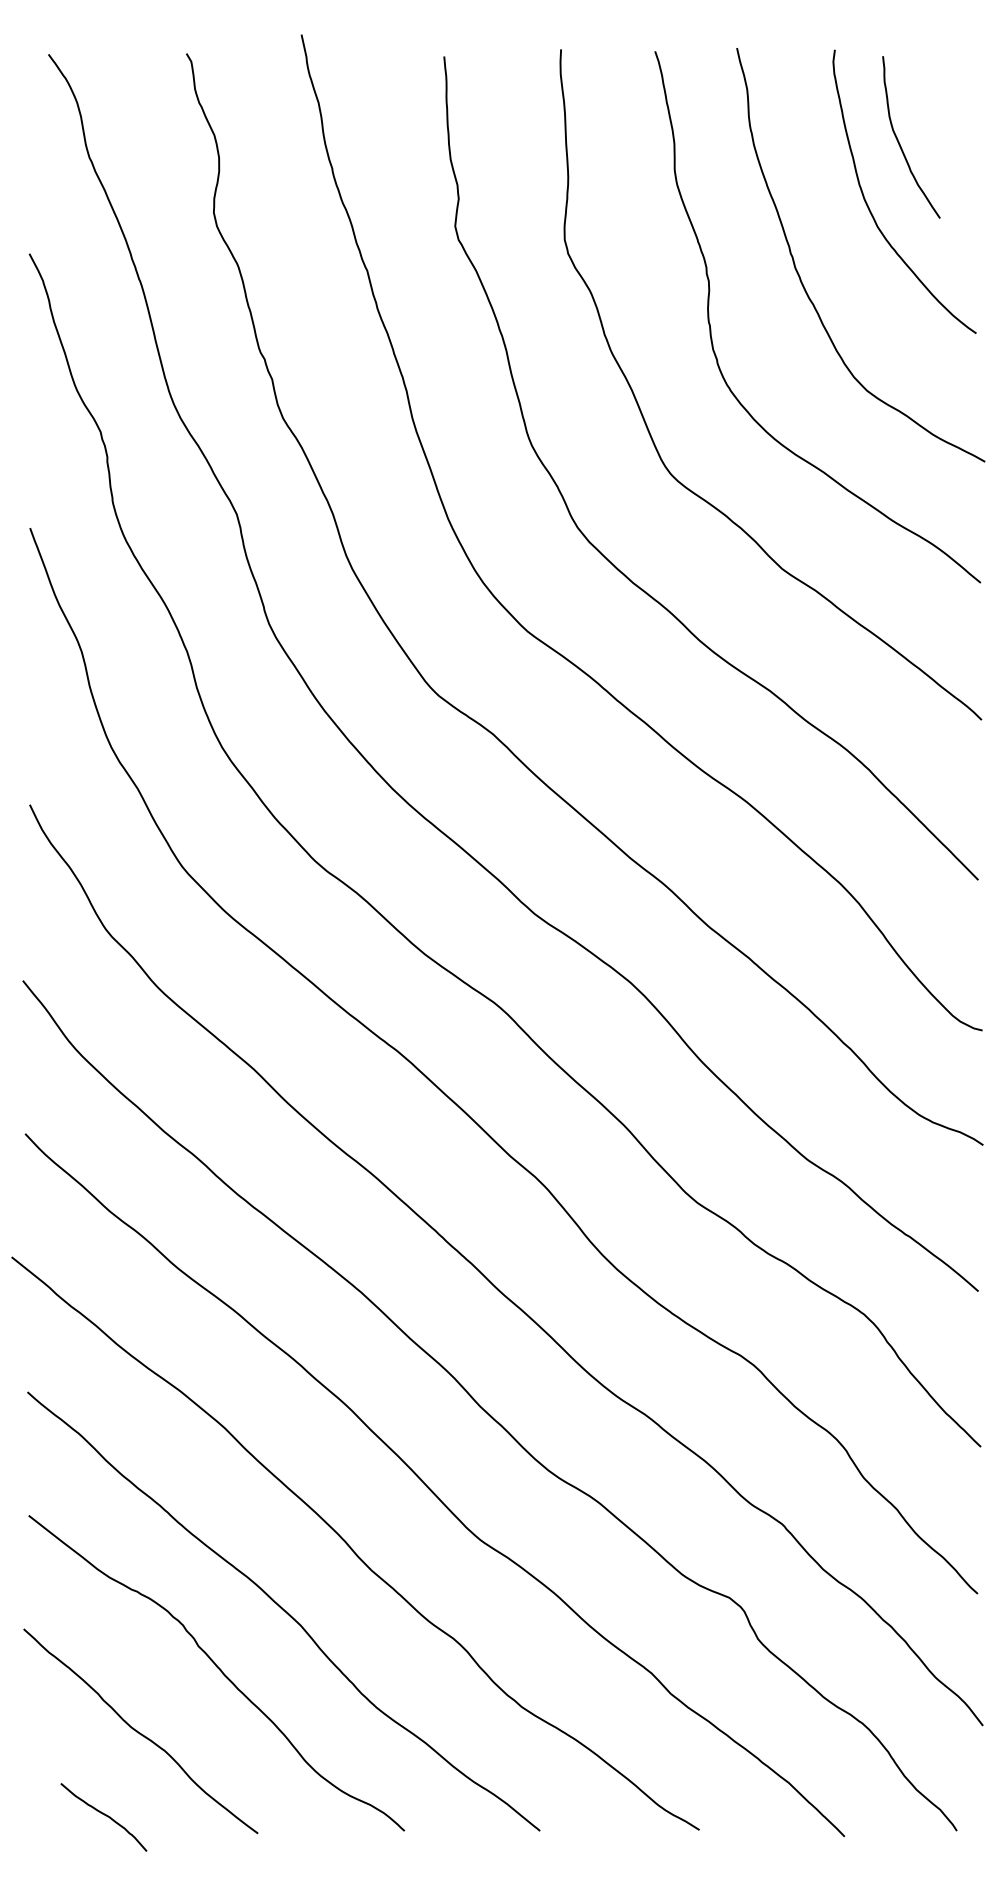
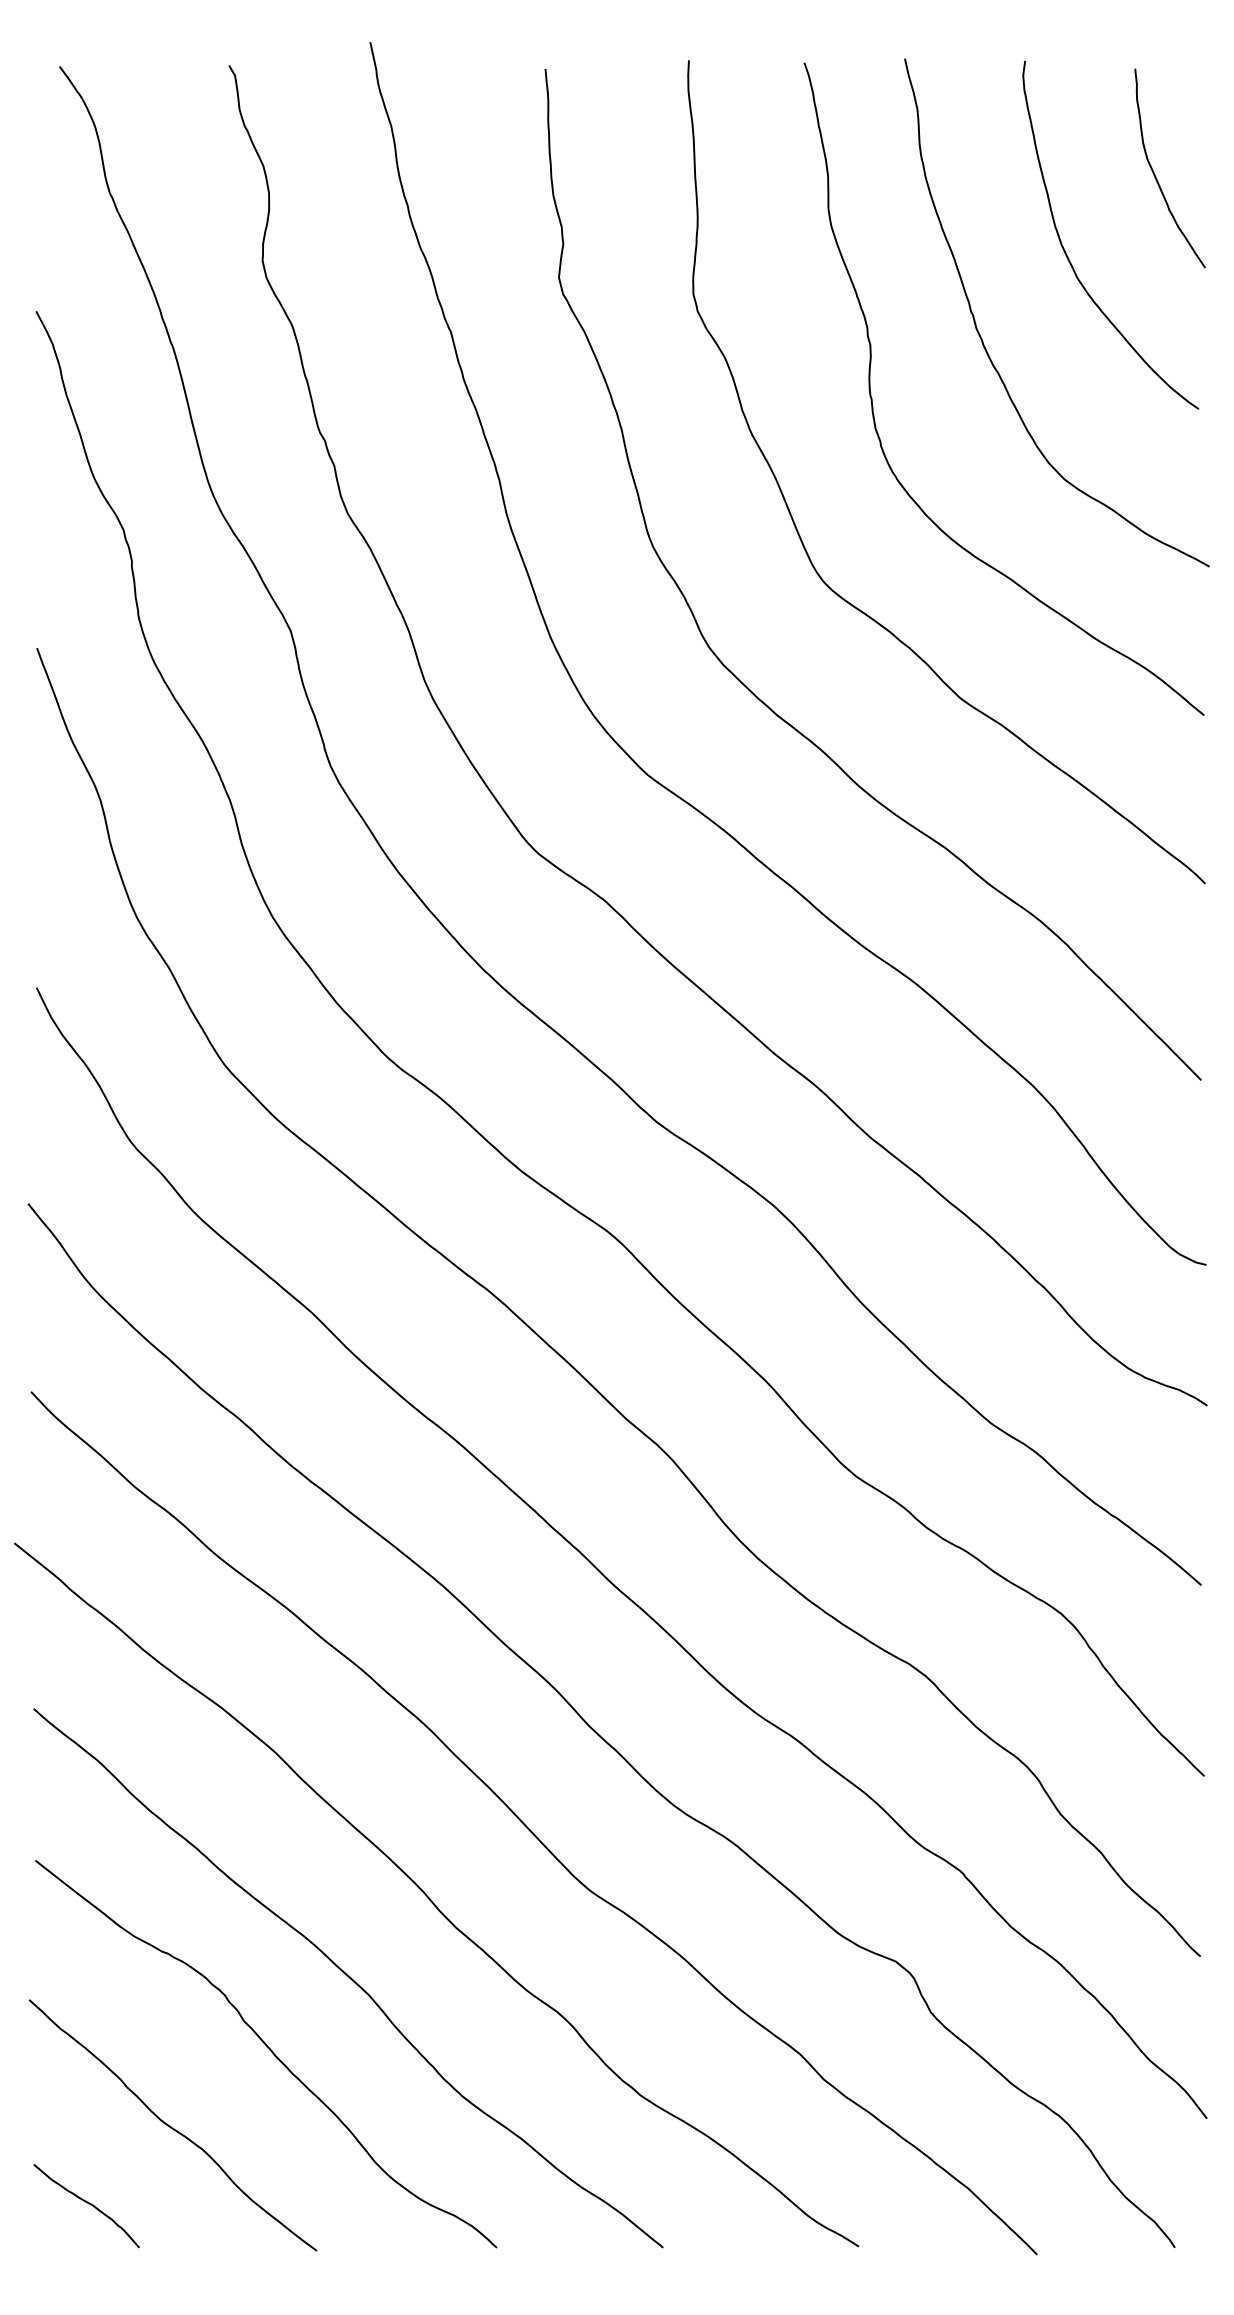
curve: (899, 142) -> (1155, 174), moved
curve: (105, 1816) -> (88, 2204), moved

